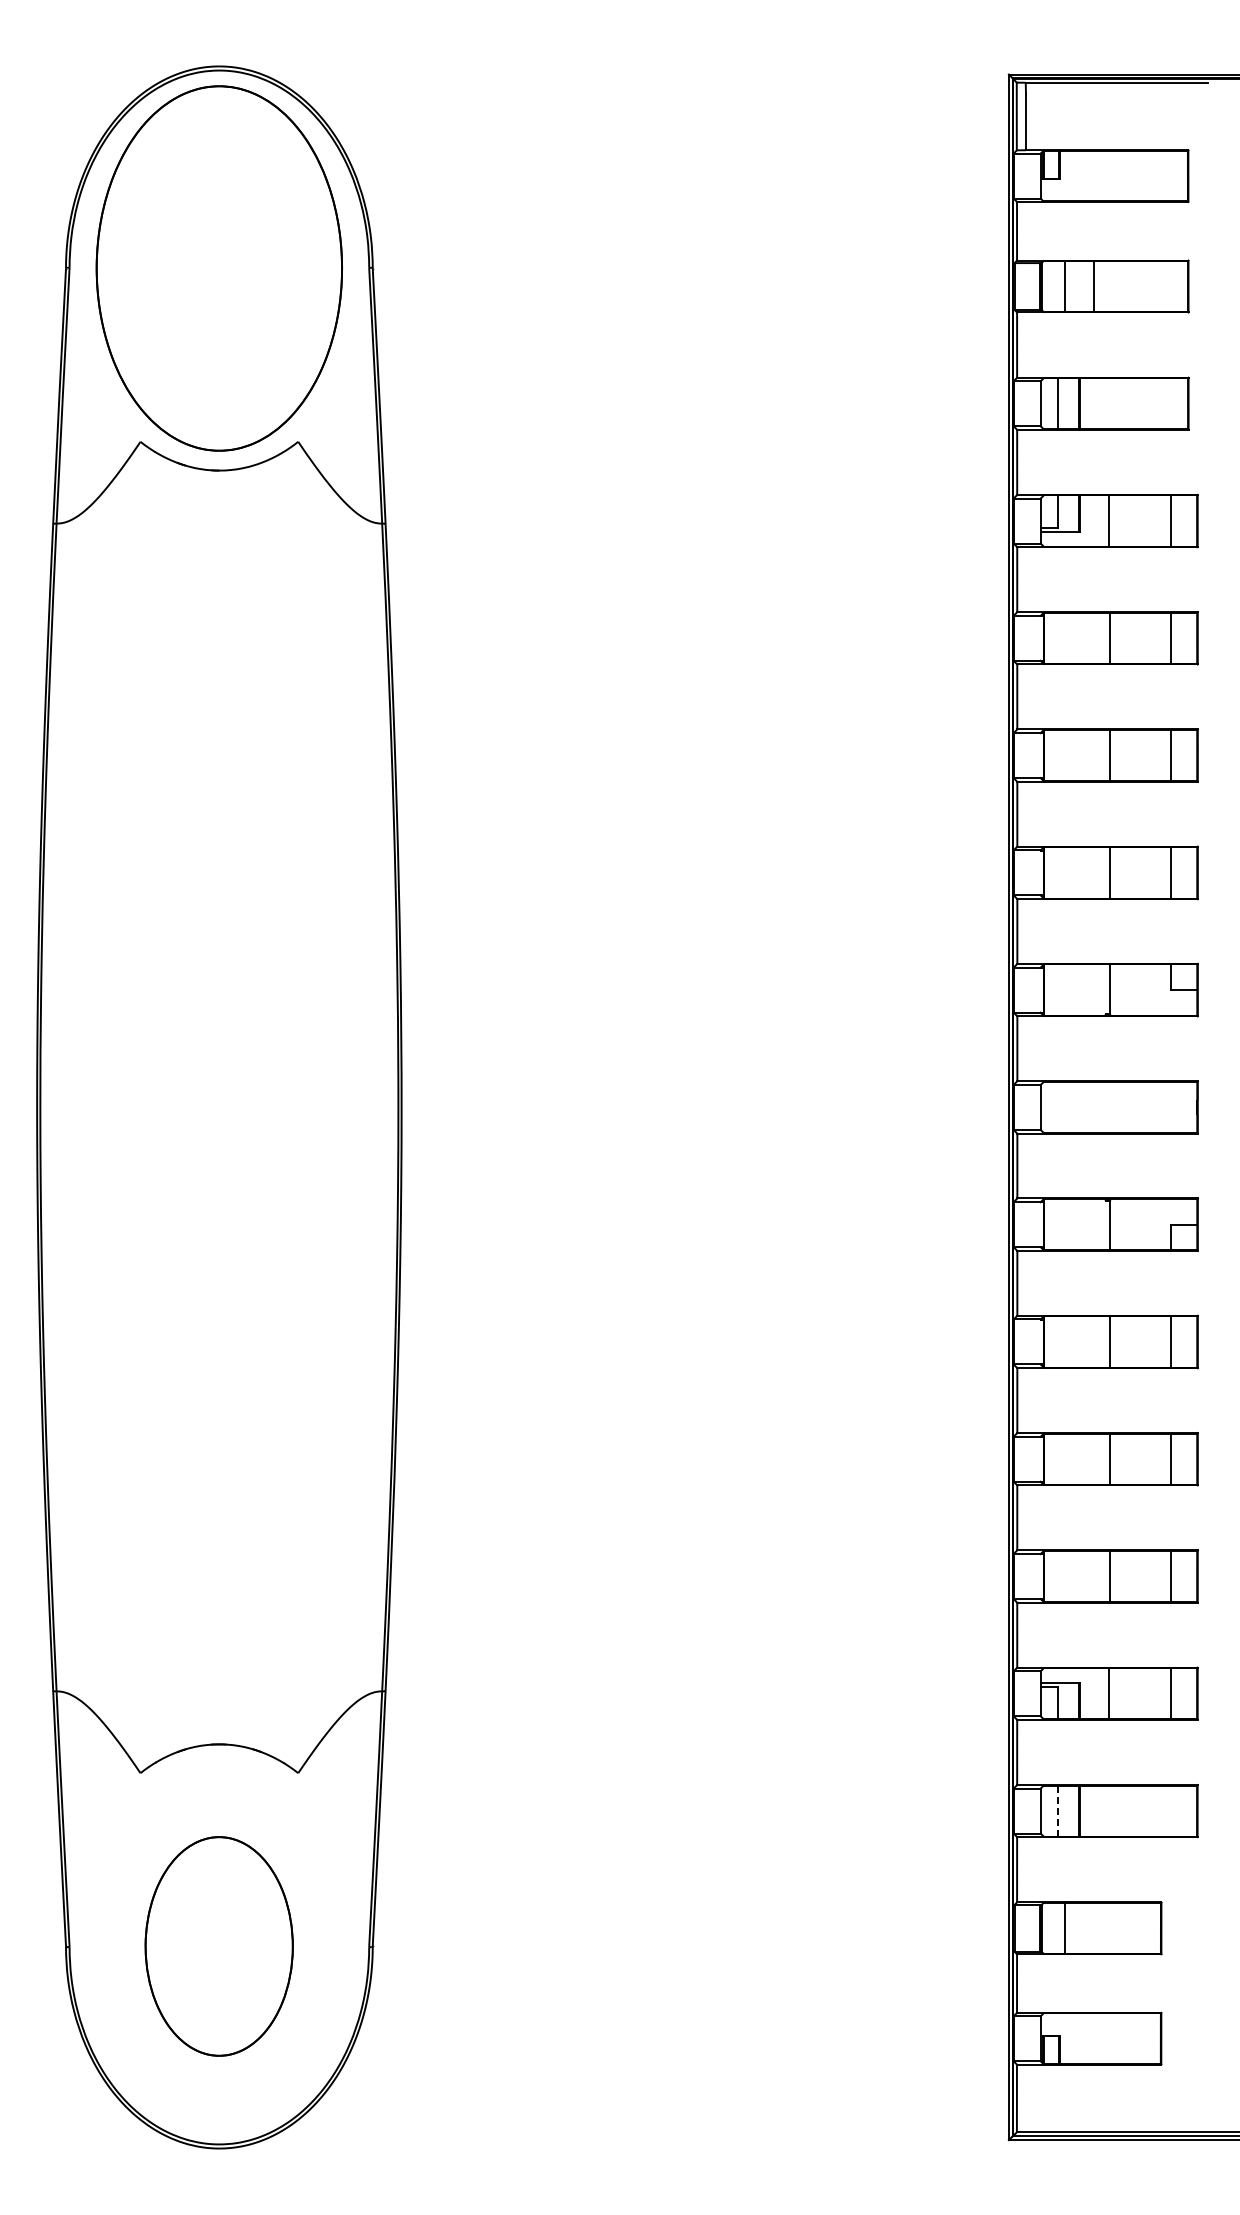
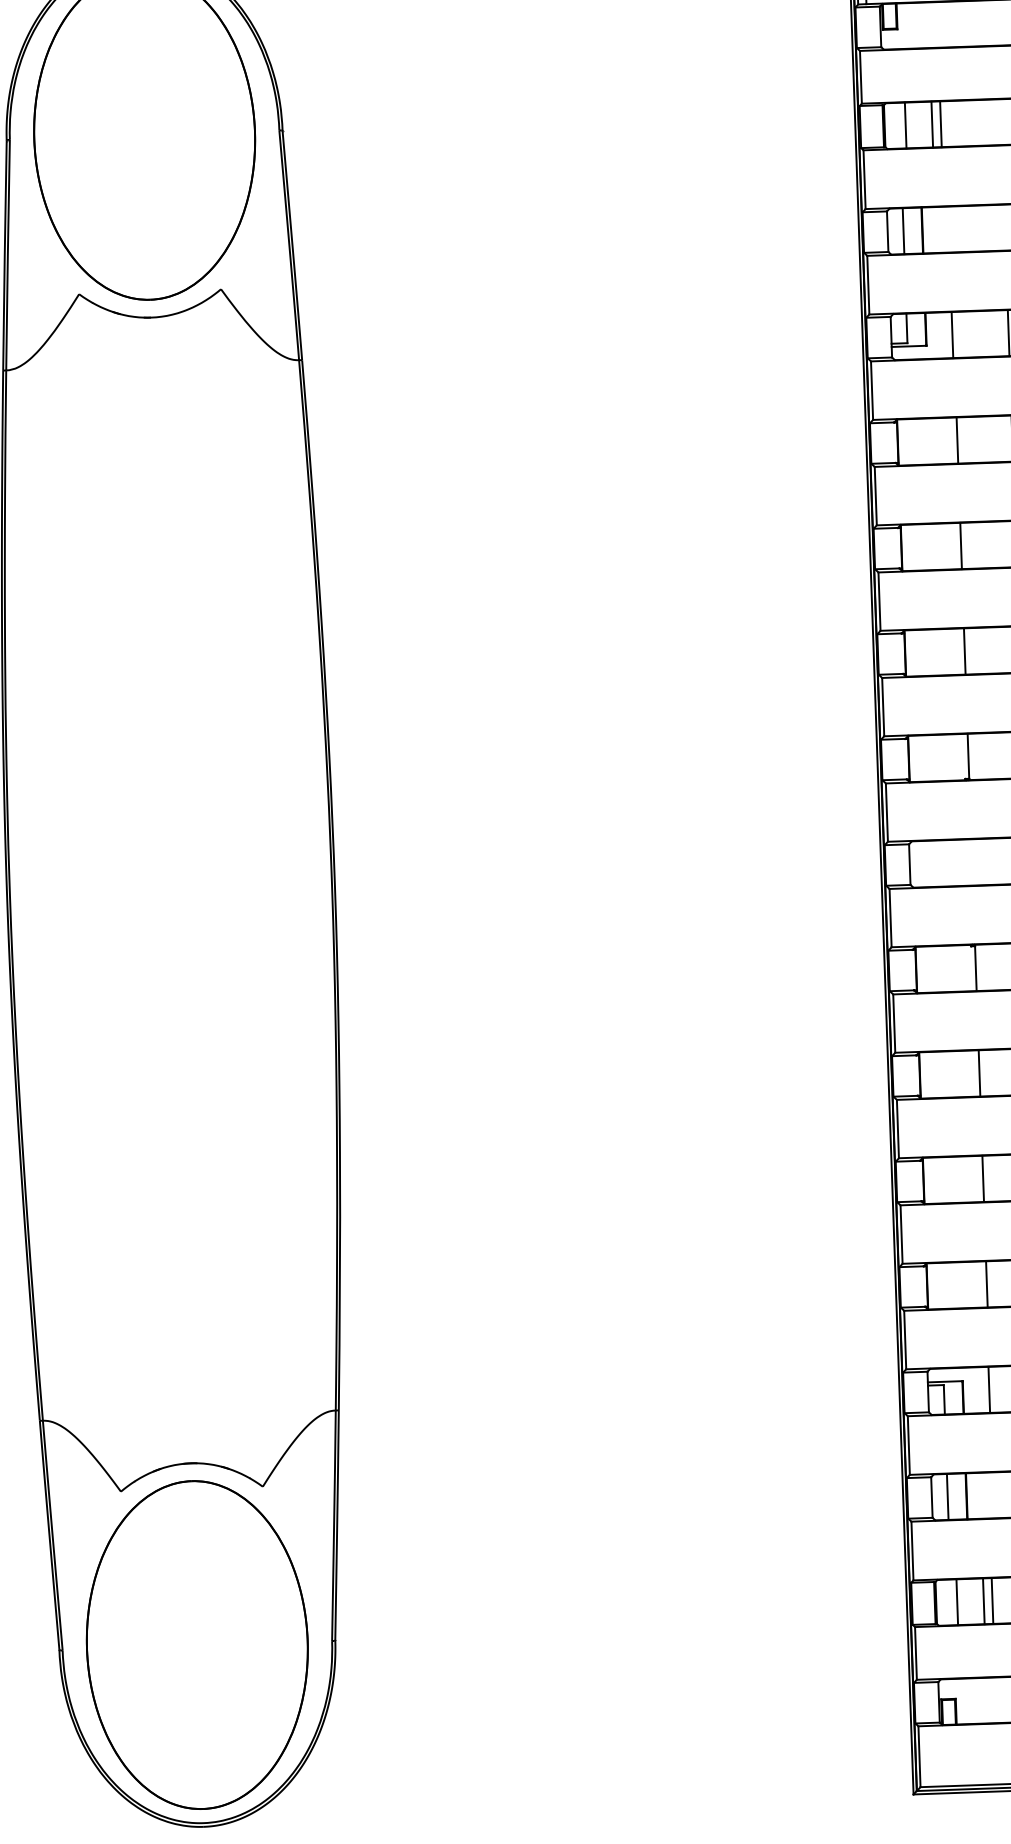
line: (1104, 286) -> (941, 124), added
line: (1058, 1811) -> (947, 1497), dashed -> solid
line: (1094, 1927) -> (983, 1600), added
line: (1104, 1927) -> (992, 1600), added
part: (218, 1946) -> (196, 1645), size x1.67

